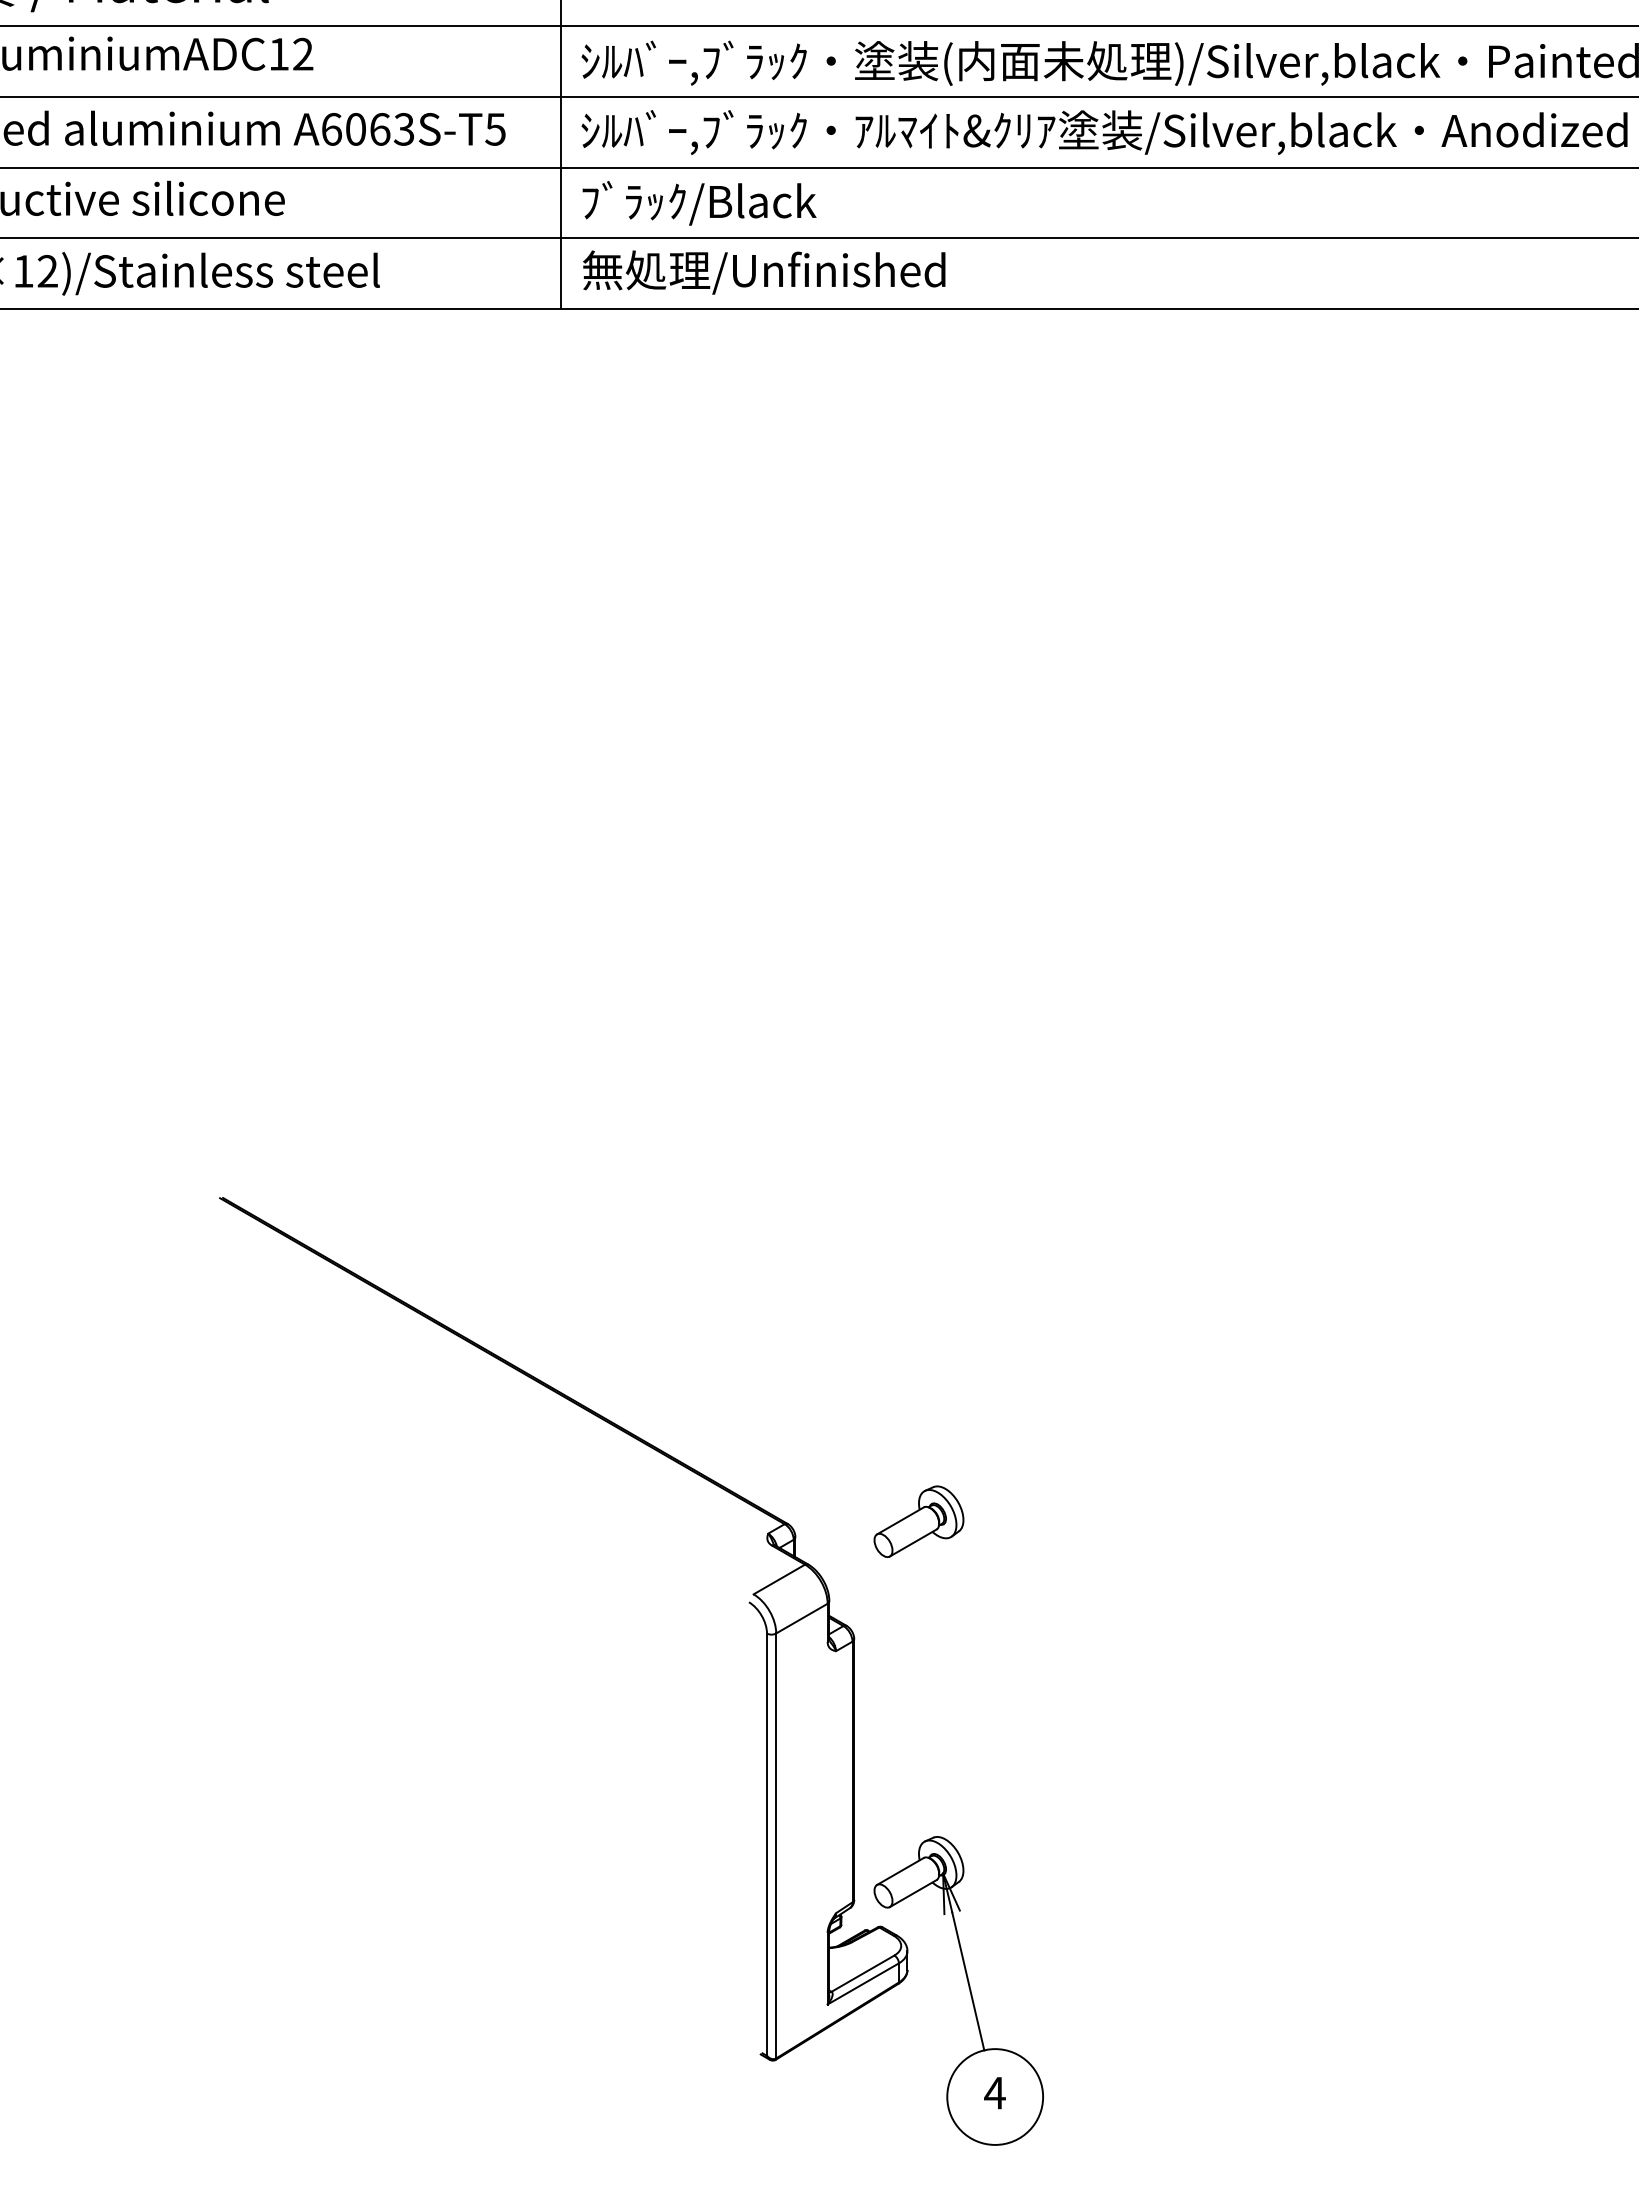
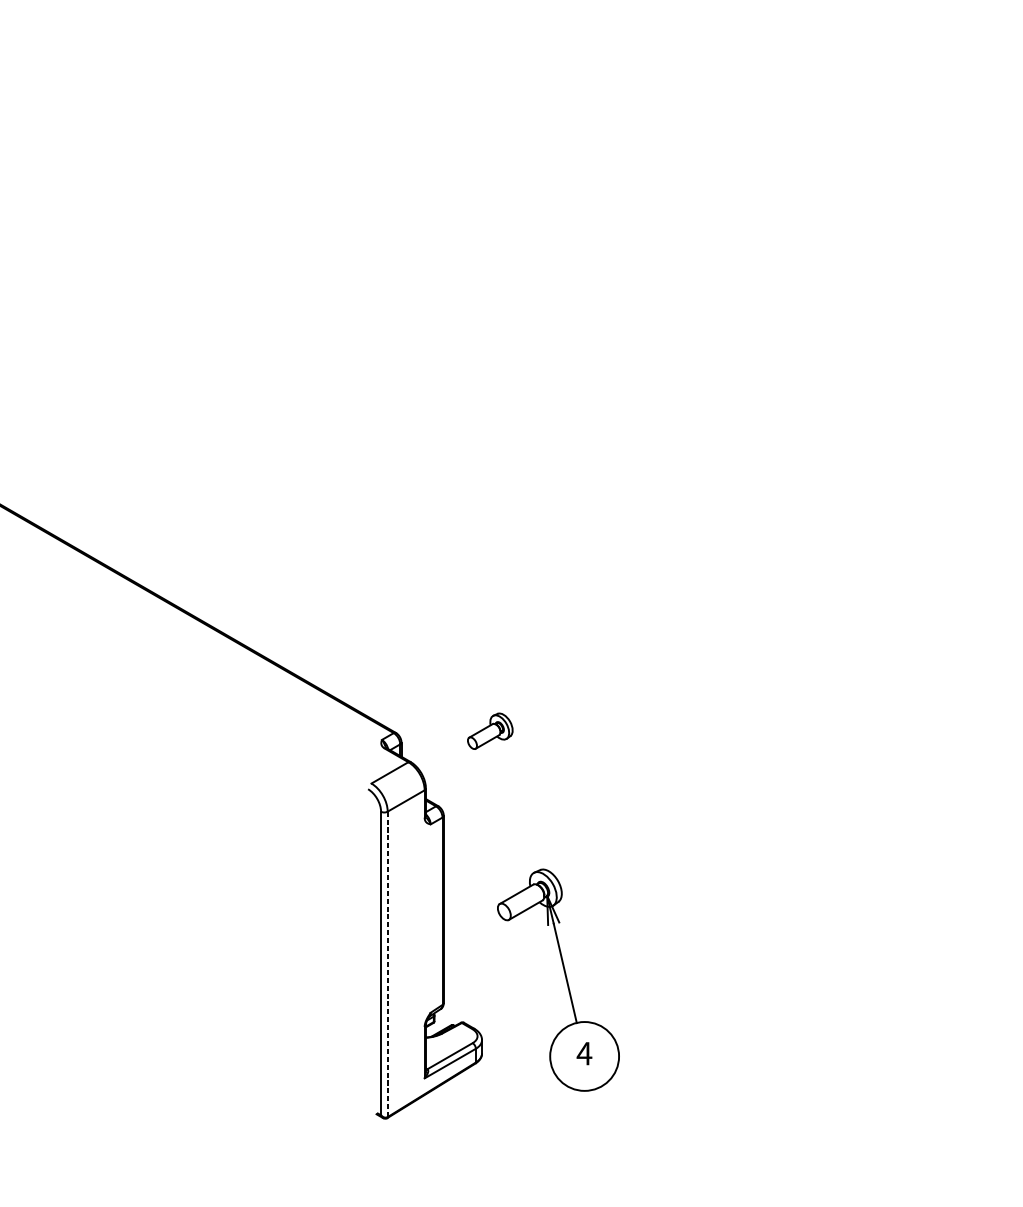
part: (918, 1521) -> (489, 731), size x0.7
line: (776, 1845) -> (387, 964), solid -> dashed
part: (968, 1987) -> (565, 977), moved

